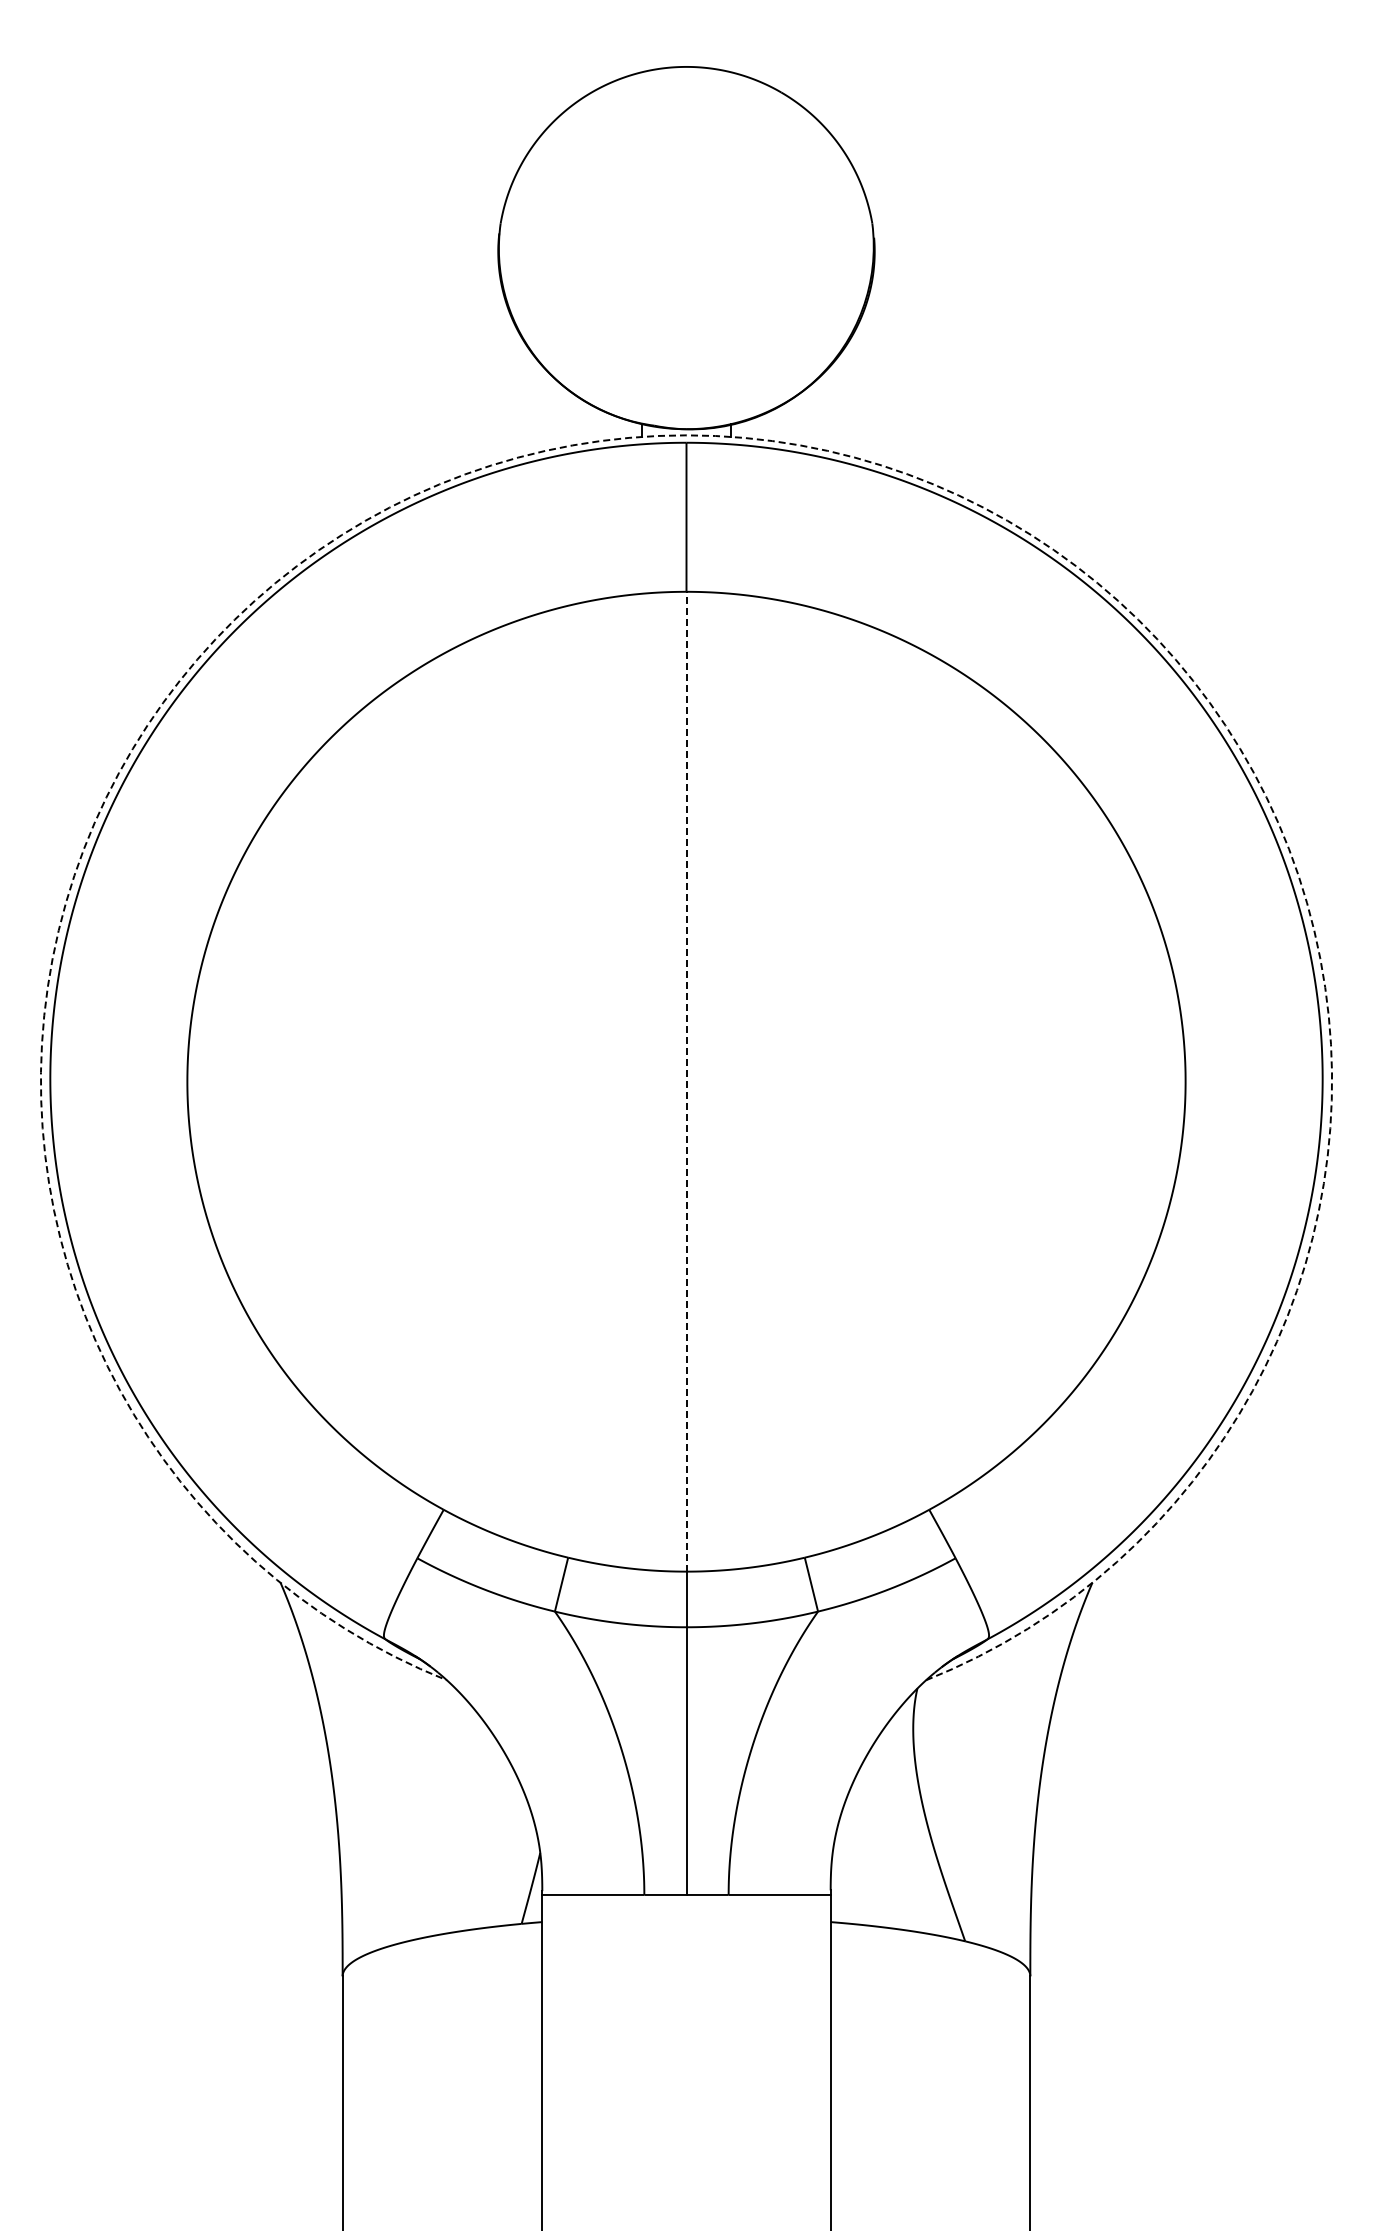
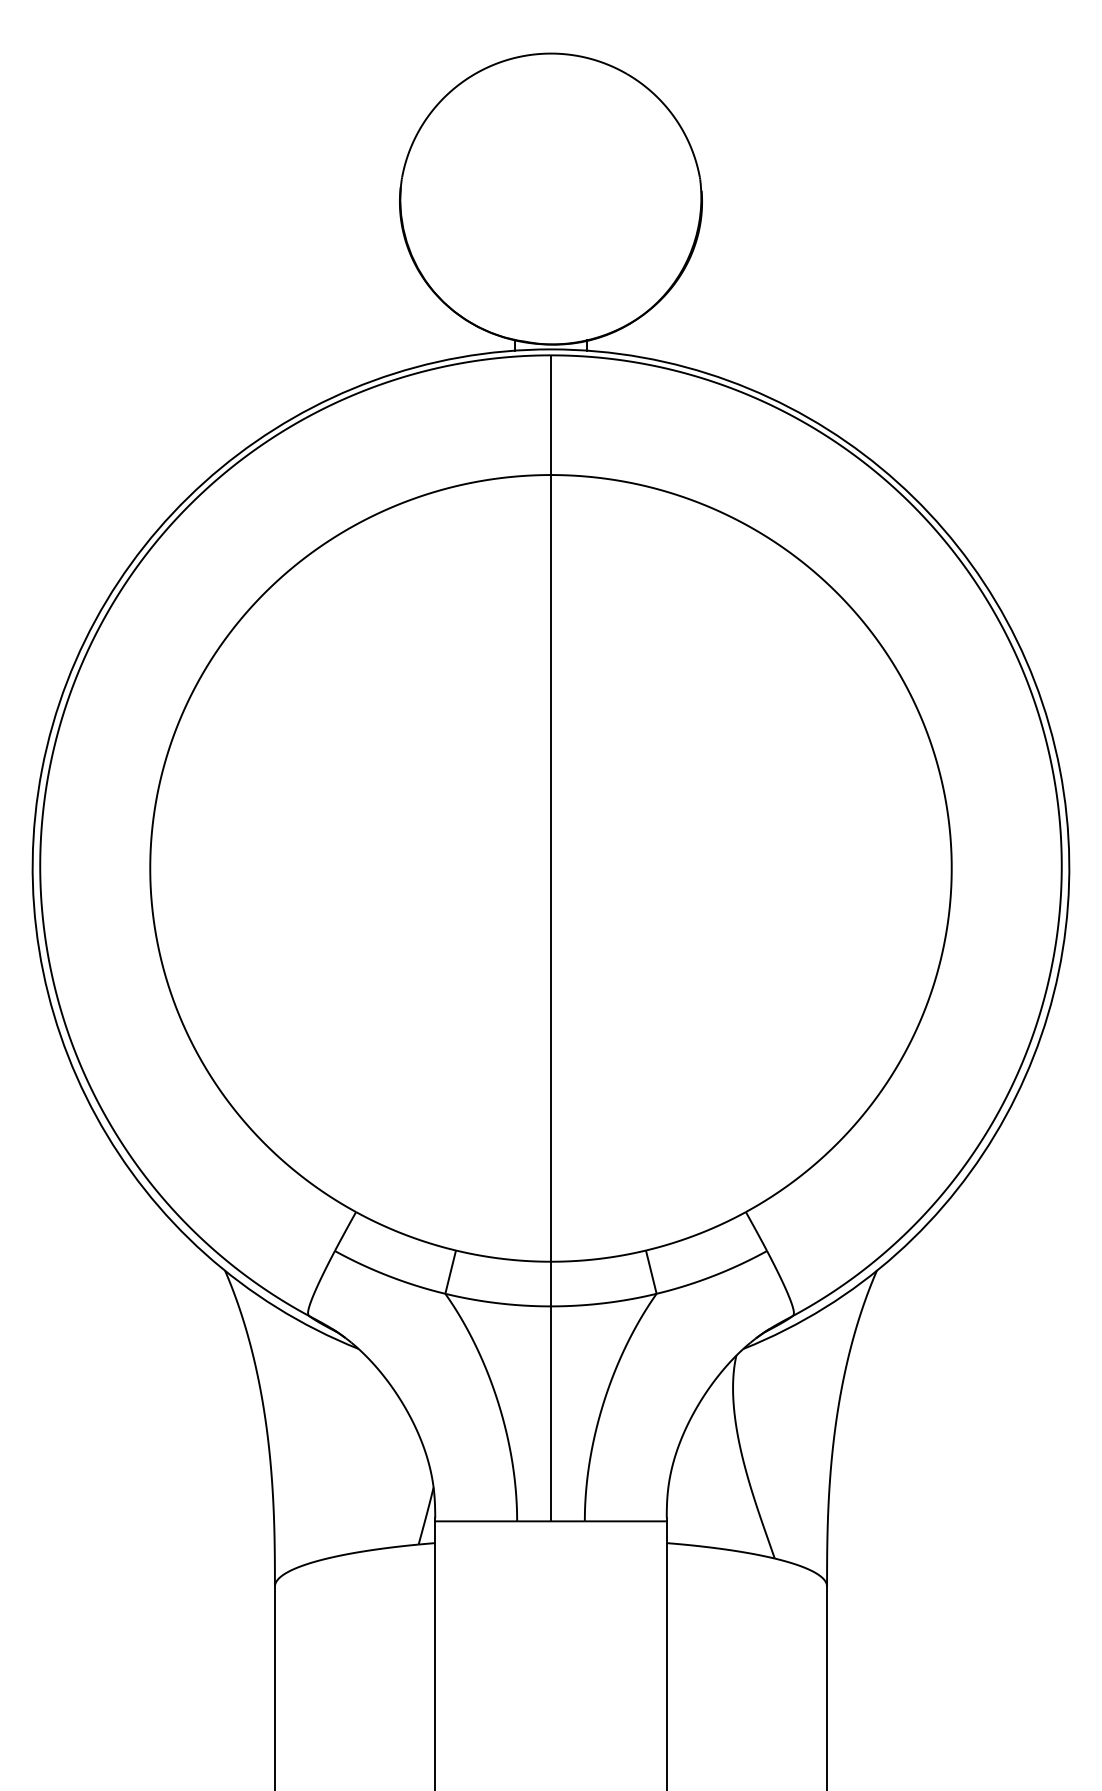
arc: (686, 435) -> (551, 349), dashed -> solid
line: (686, 1081) -> (551, 868), dashed -> solid

